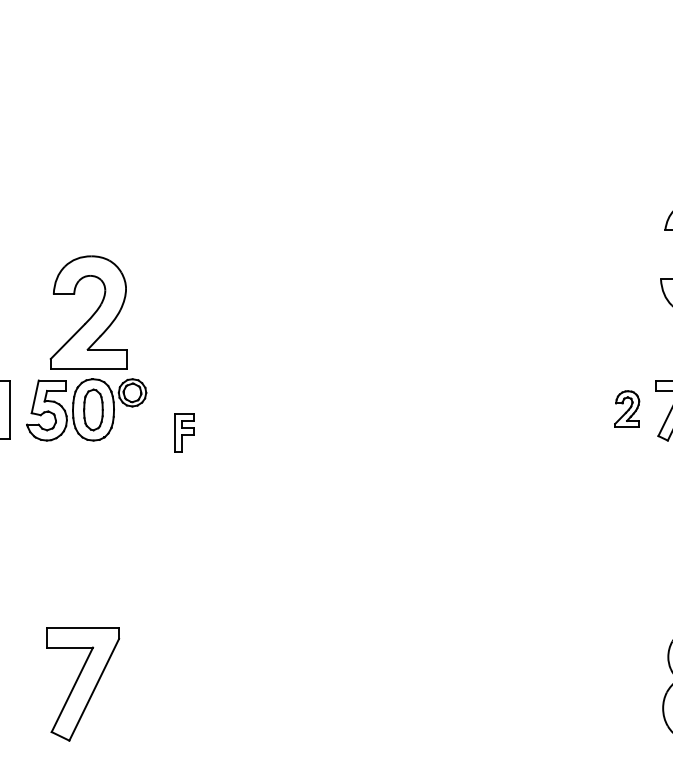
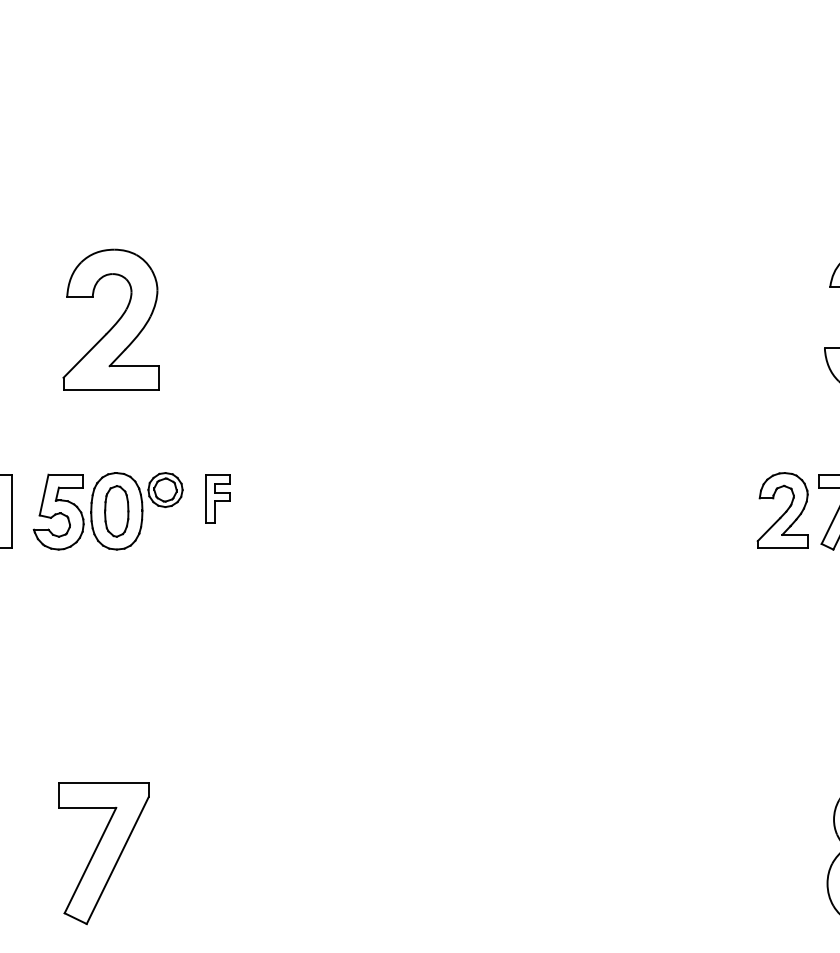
part: (88, 312) -> (110, 319), moved
part: (627, 409) -> (782, 510), size x1.67
part: (183, 432) -> (217, 498), moved

